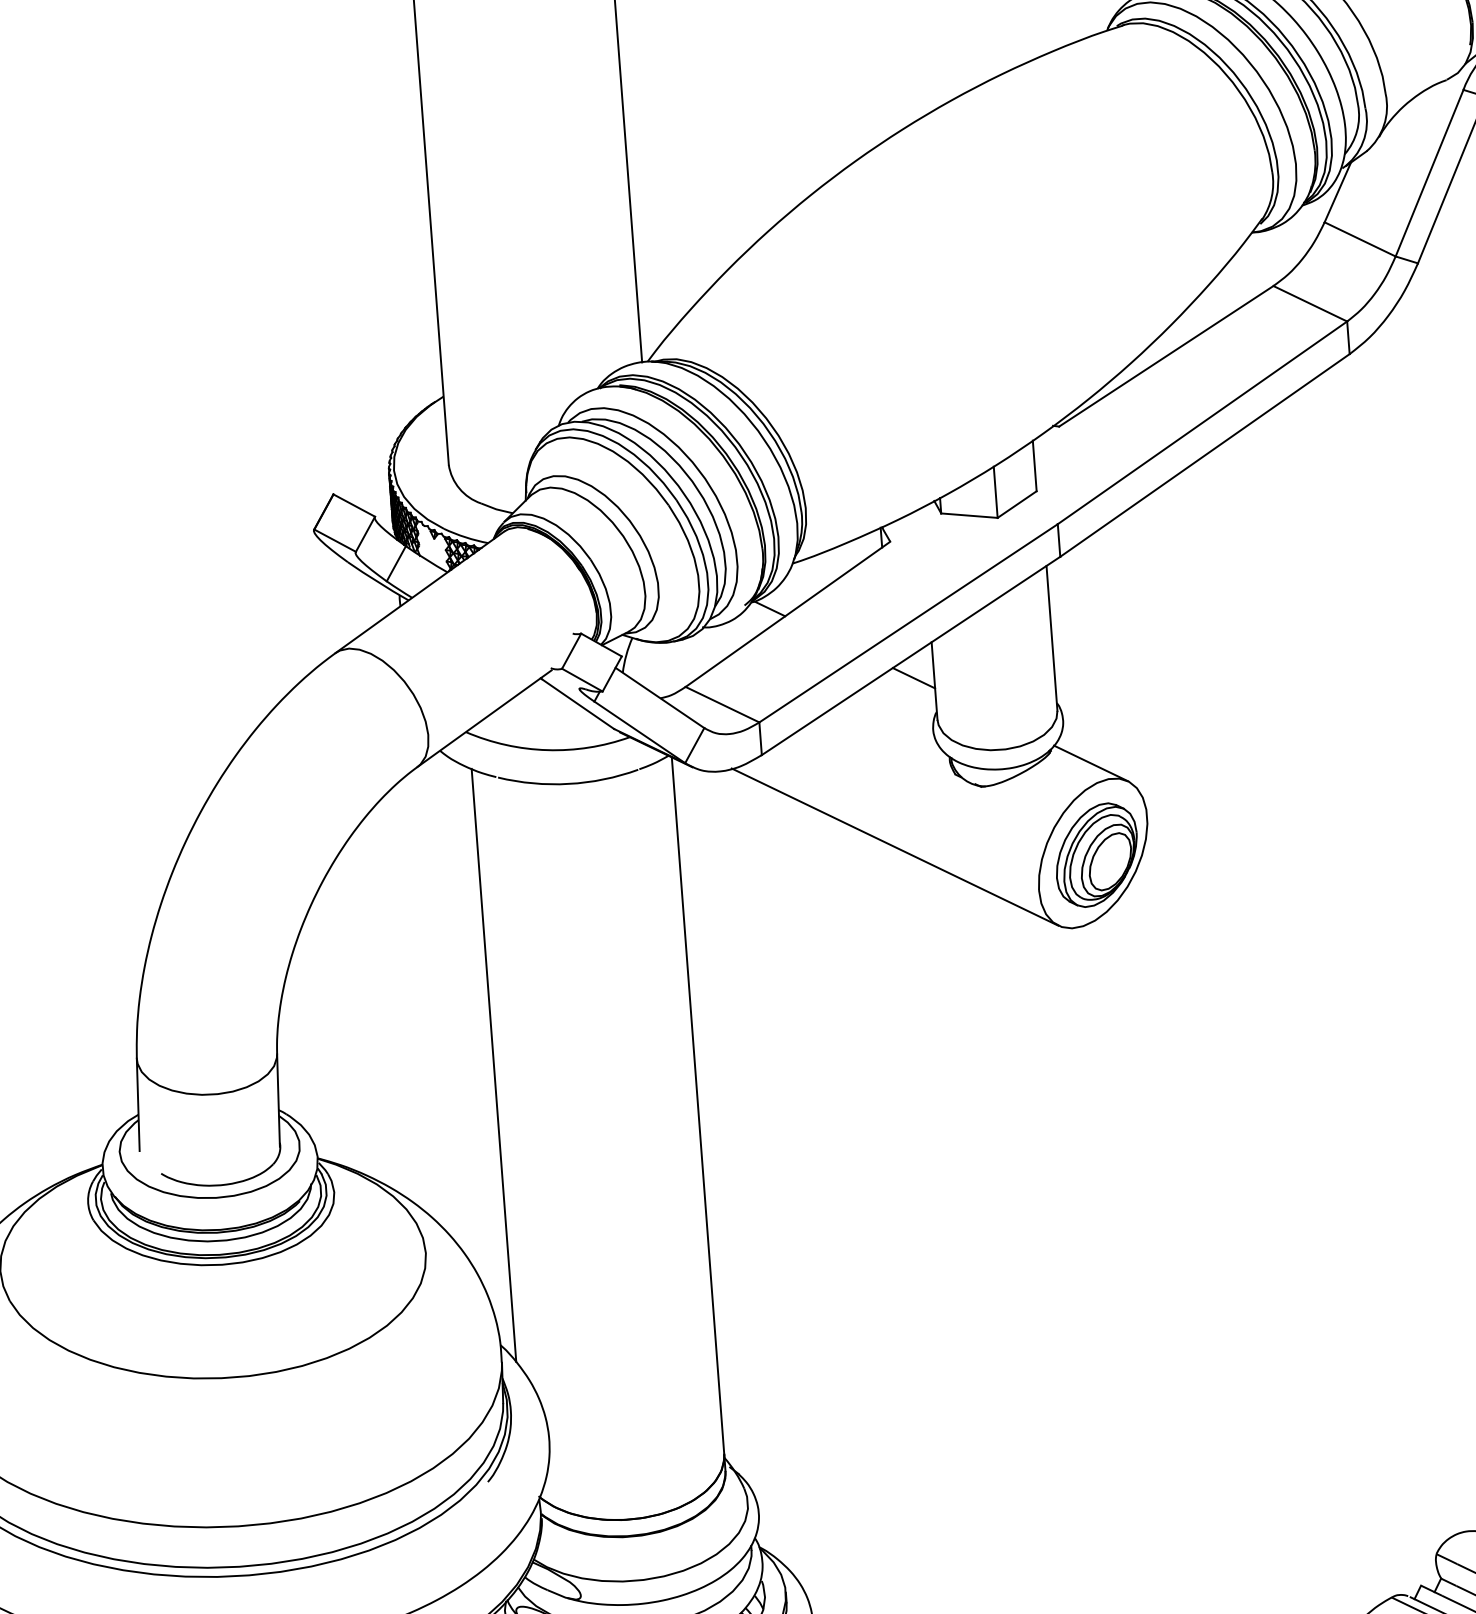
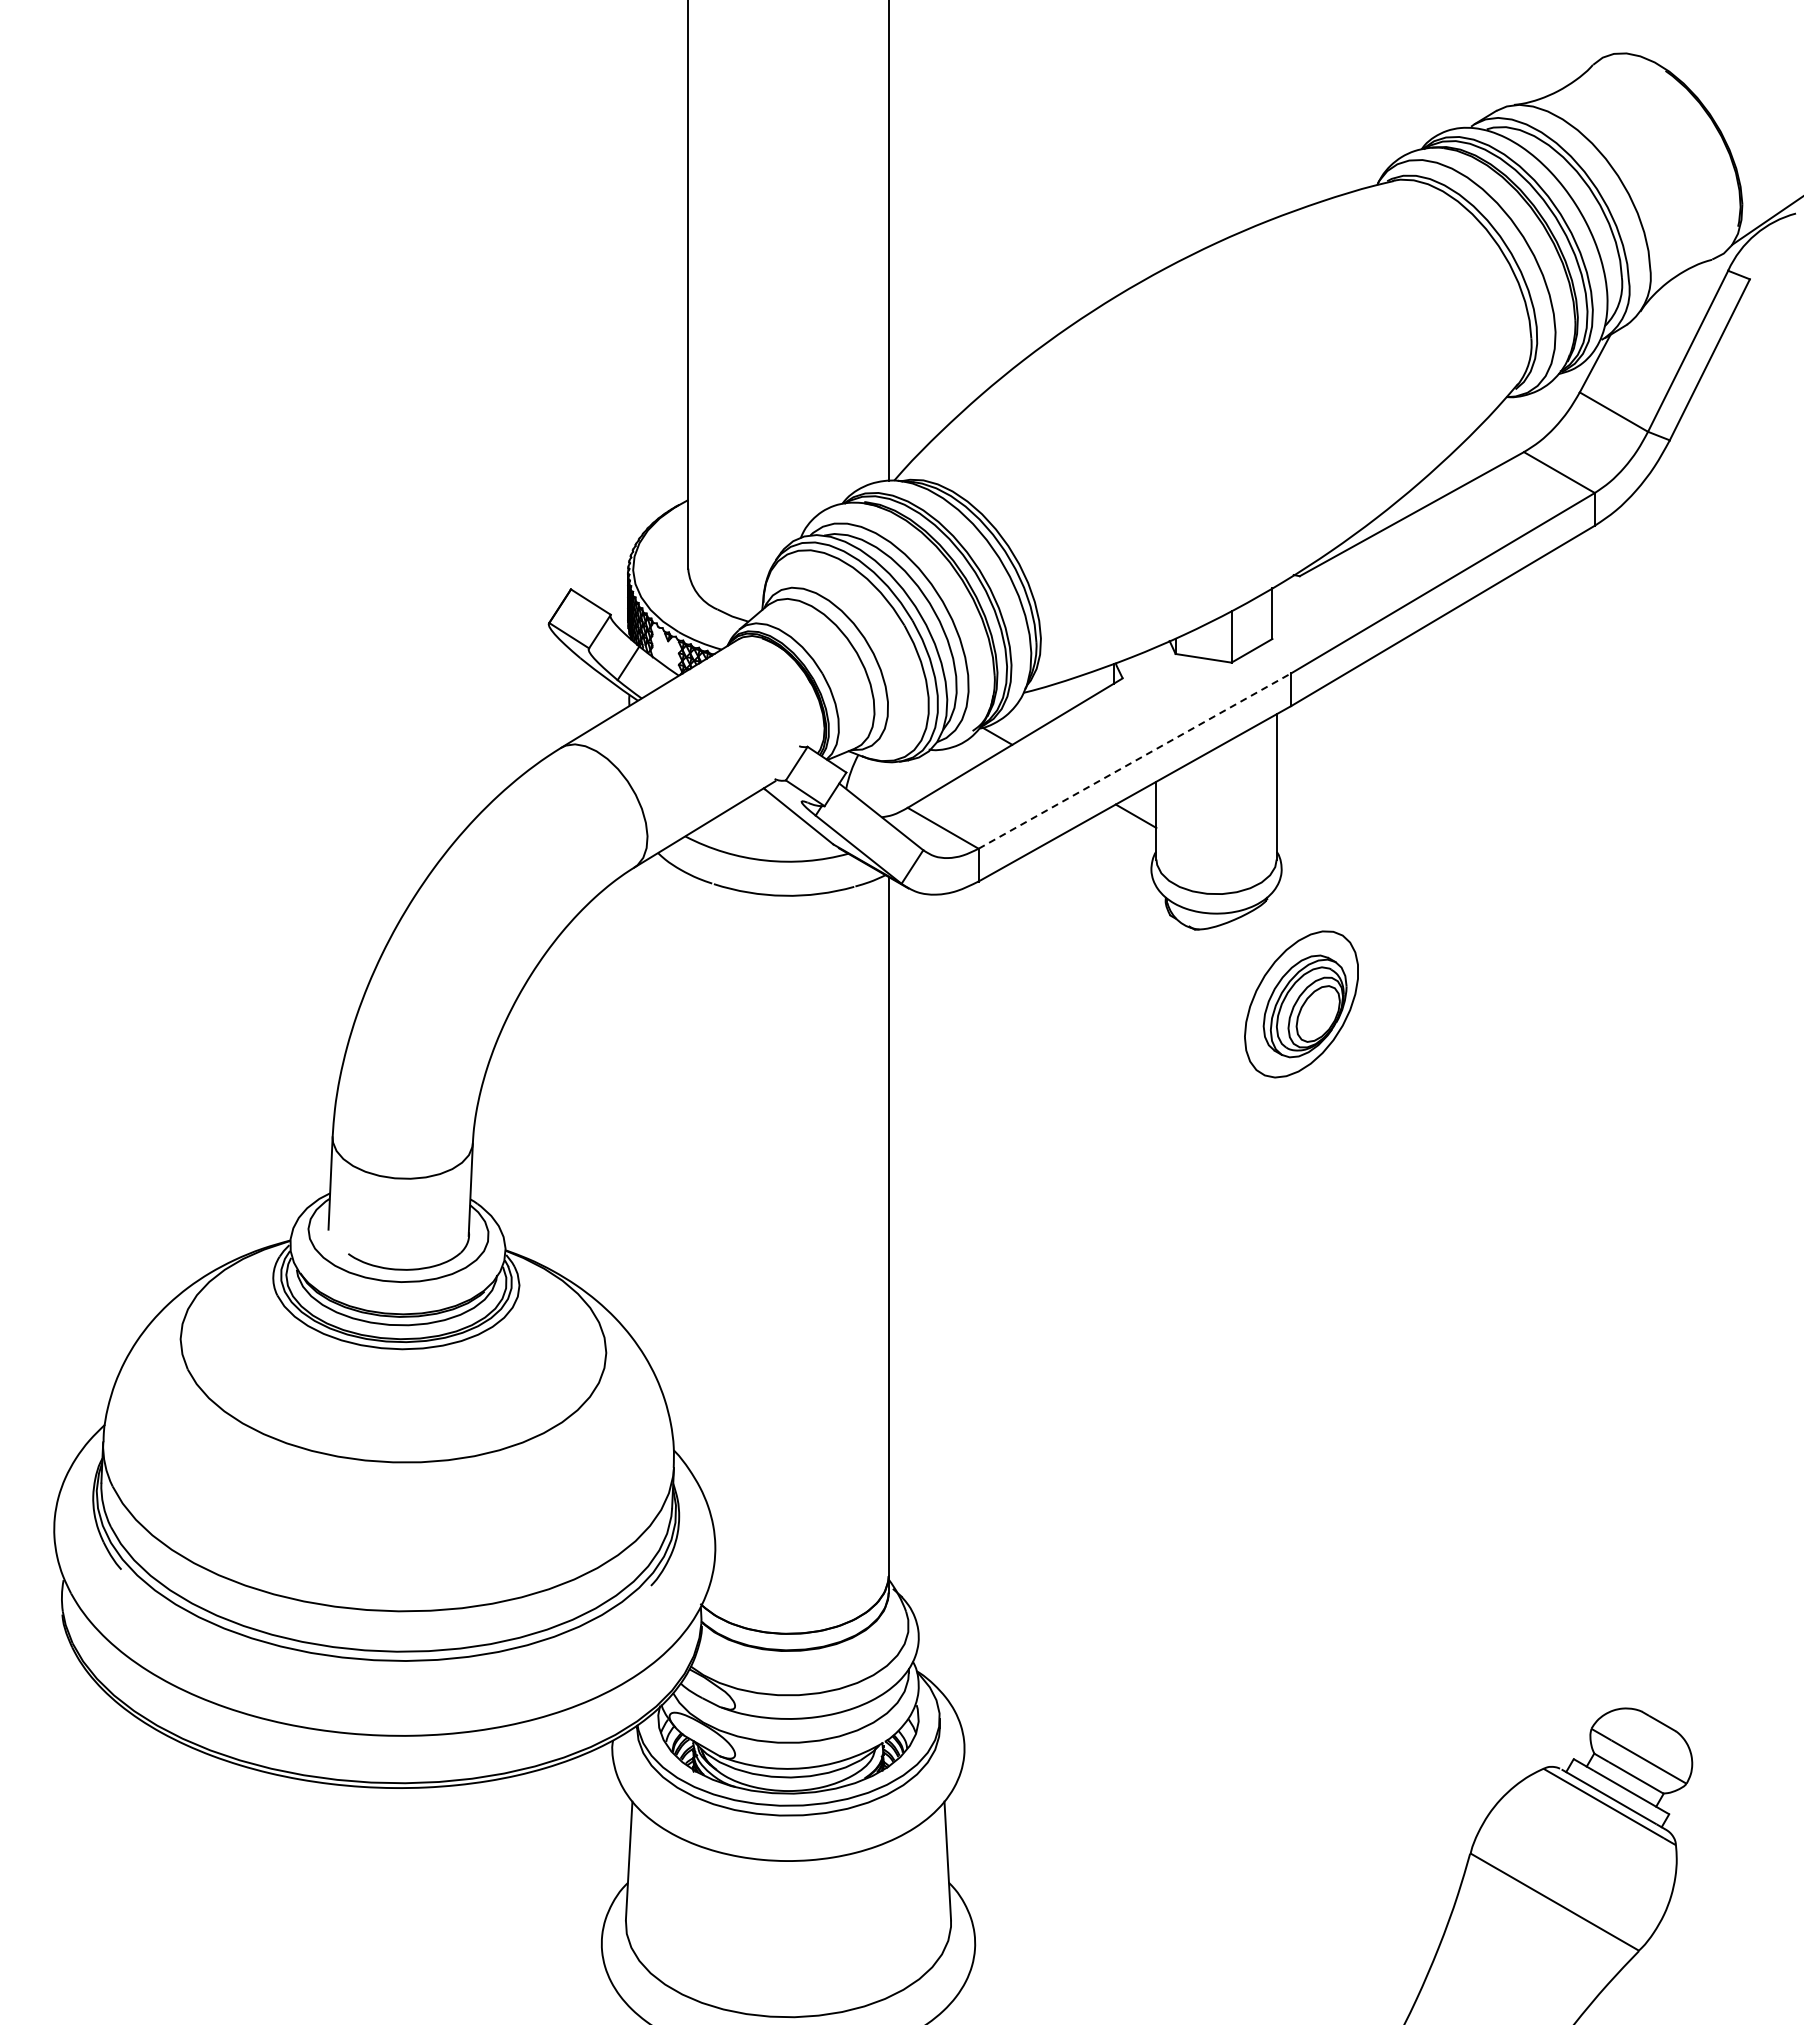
line: (909, 622) -> (1135, 760), solid -> dashed
line: (1090, 762) -> (1305, 913), removed
line: (894, 846) -> (1104, 982), removed
line: (494, 1065) -> (688, 1170), removed

